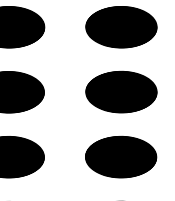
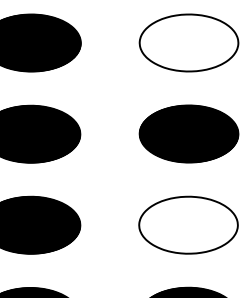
hatch: (121, 26) -> (188, 42), removed
hatch: (121, 156) -> (188, 224), removed

